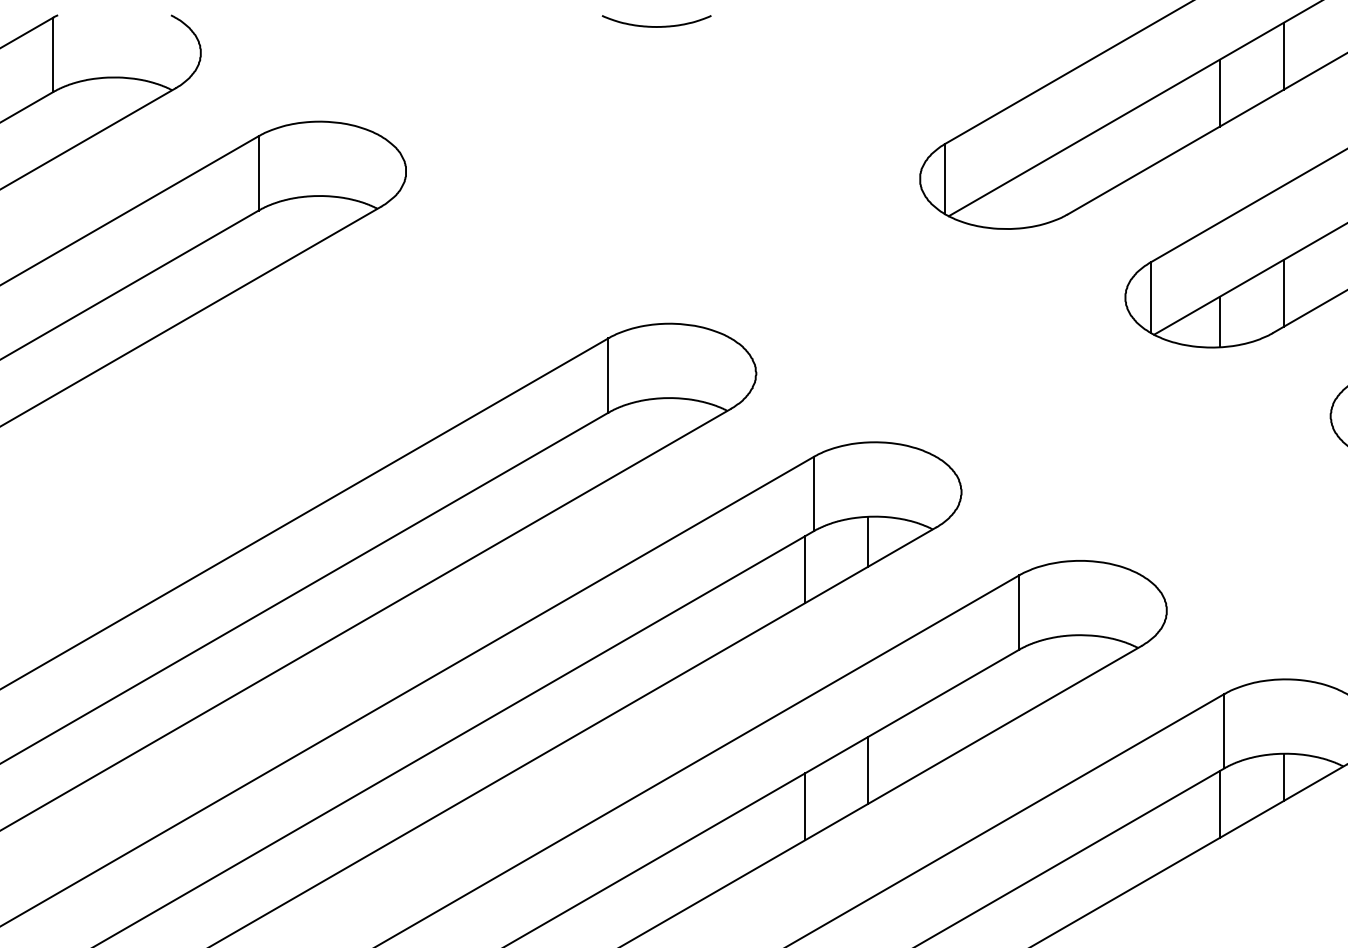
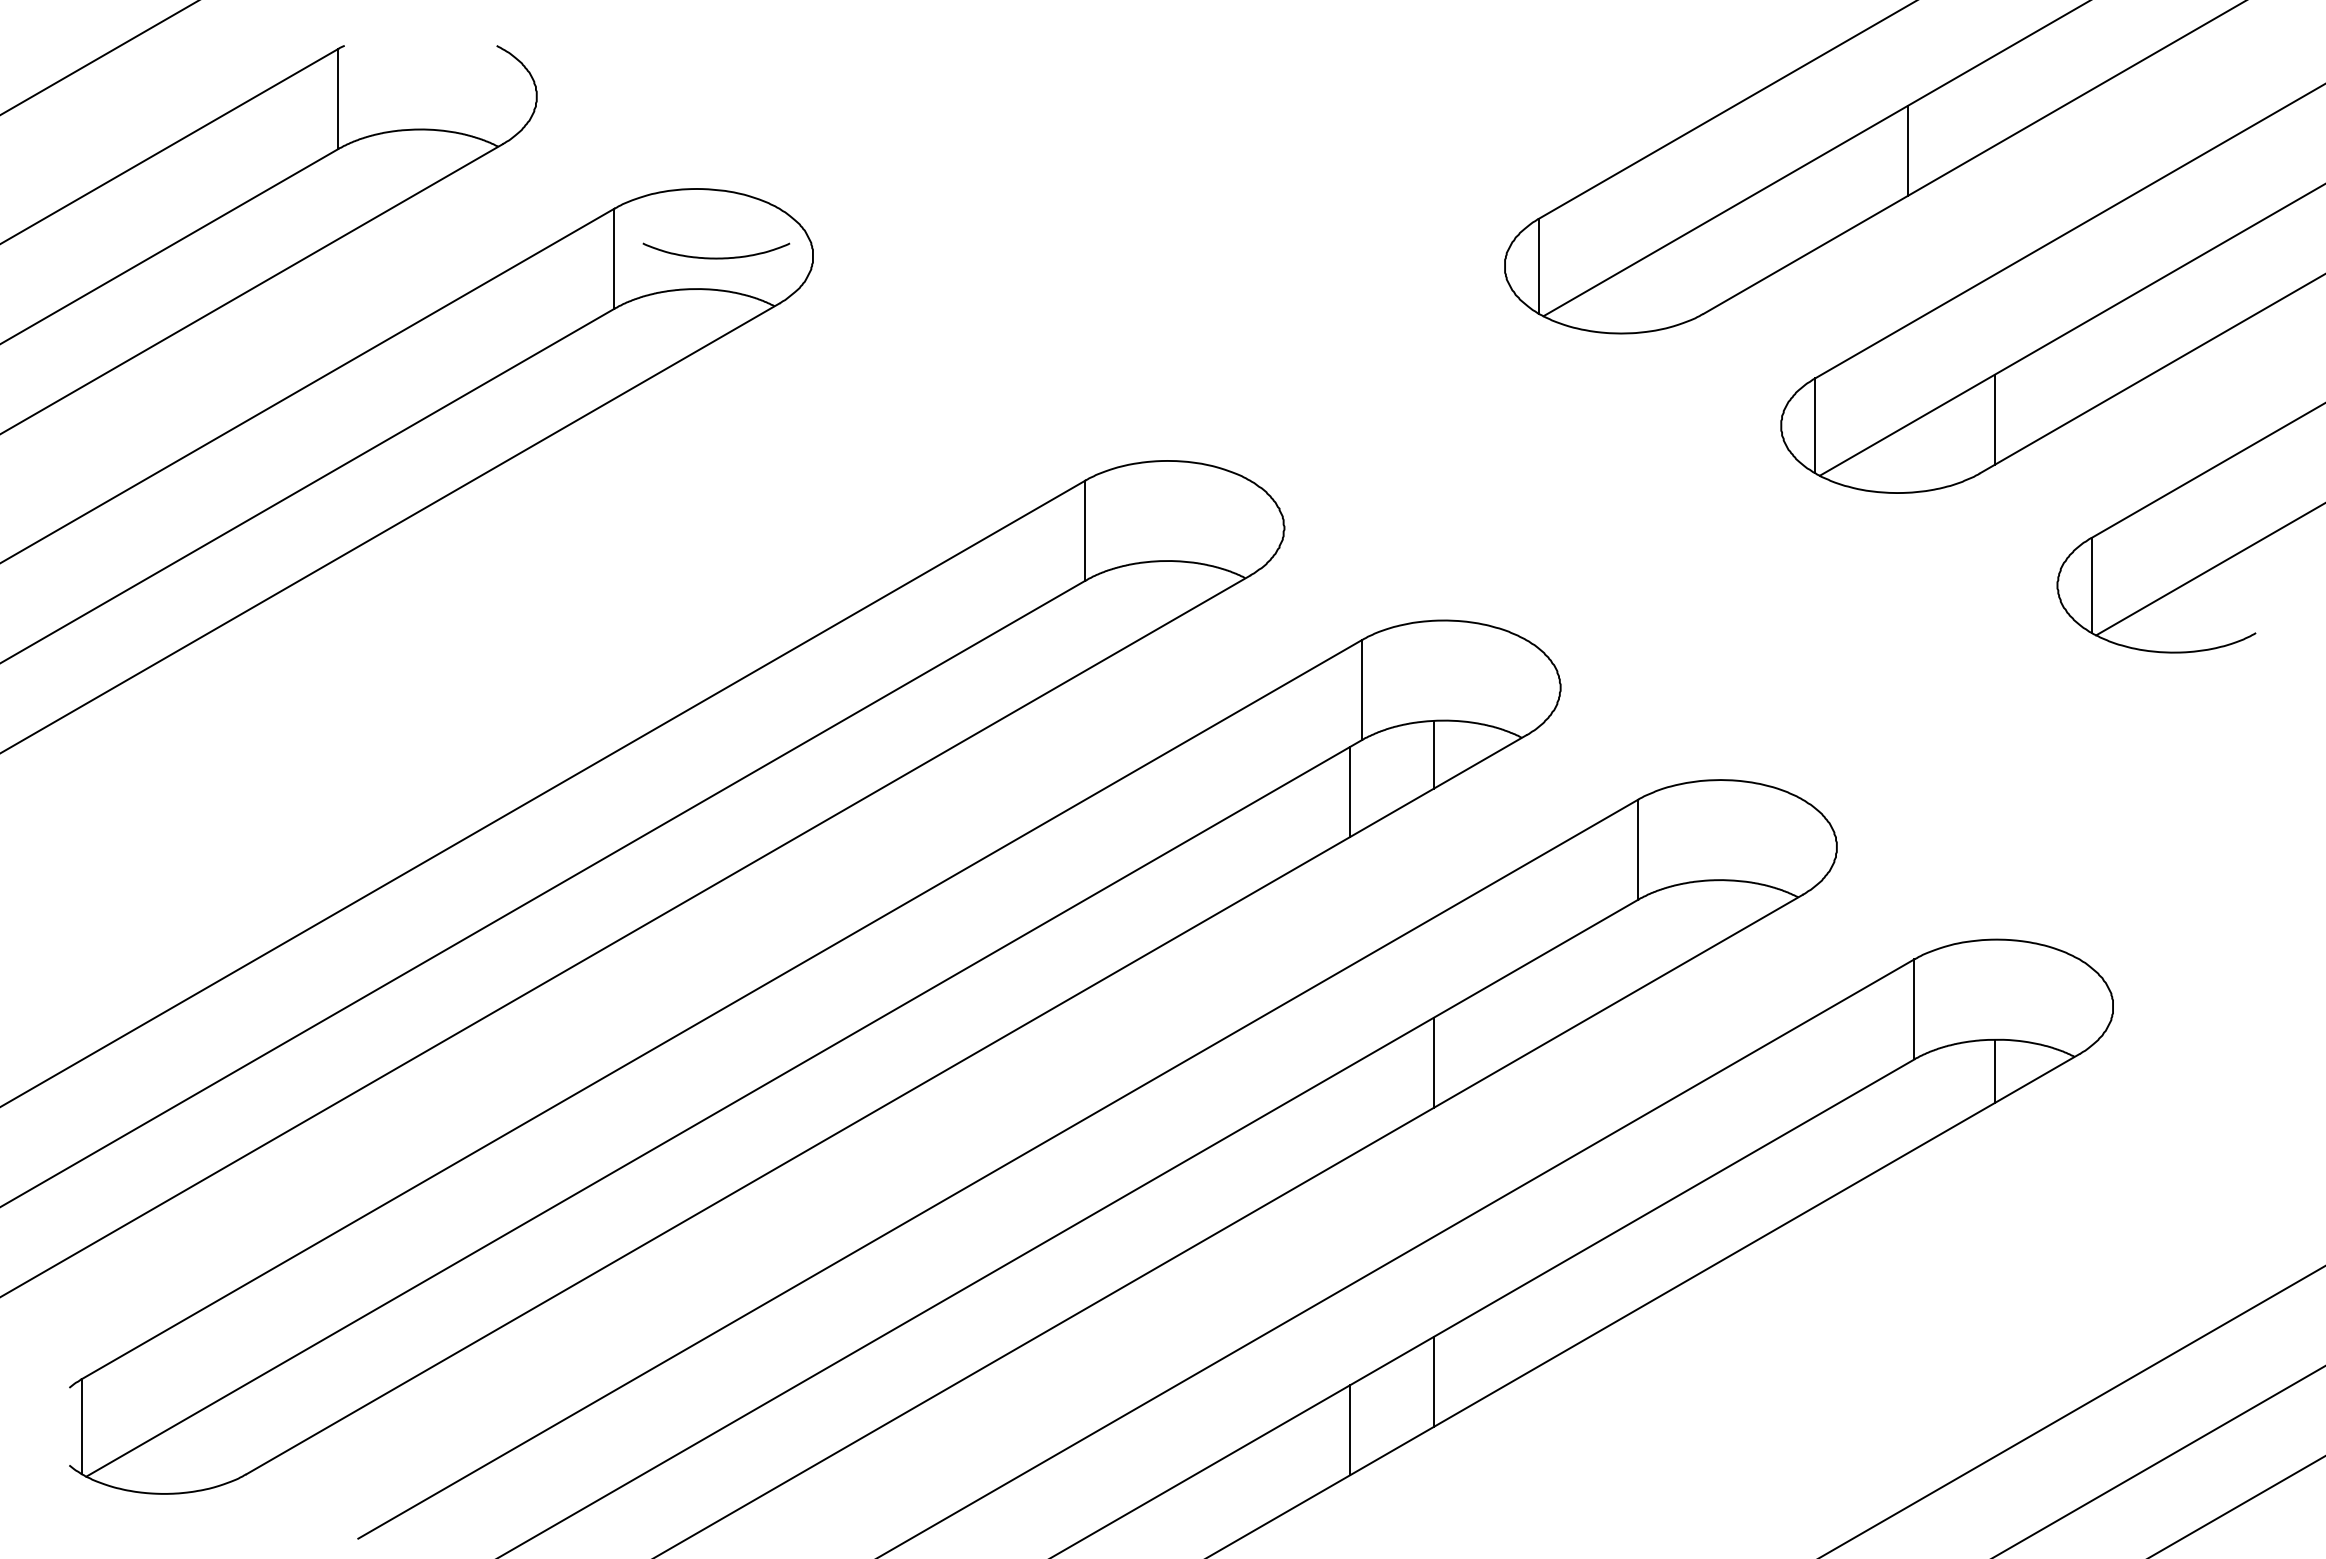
curve: (656, 26) -> (716, 257), moved
line: (1283, 55) -> (1994, 100), removed
line: (1219, 321) -> (1907, 458), removed
line: (1219, 804) -> (1907, 1108), removed
line: (805, 806) -> (1350, 1110), removed

